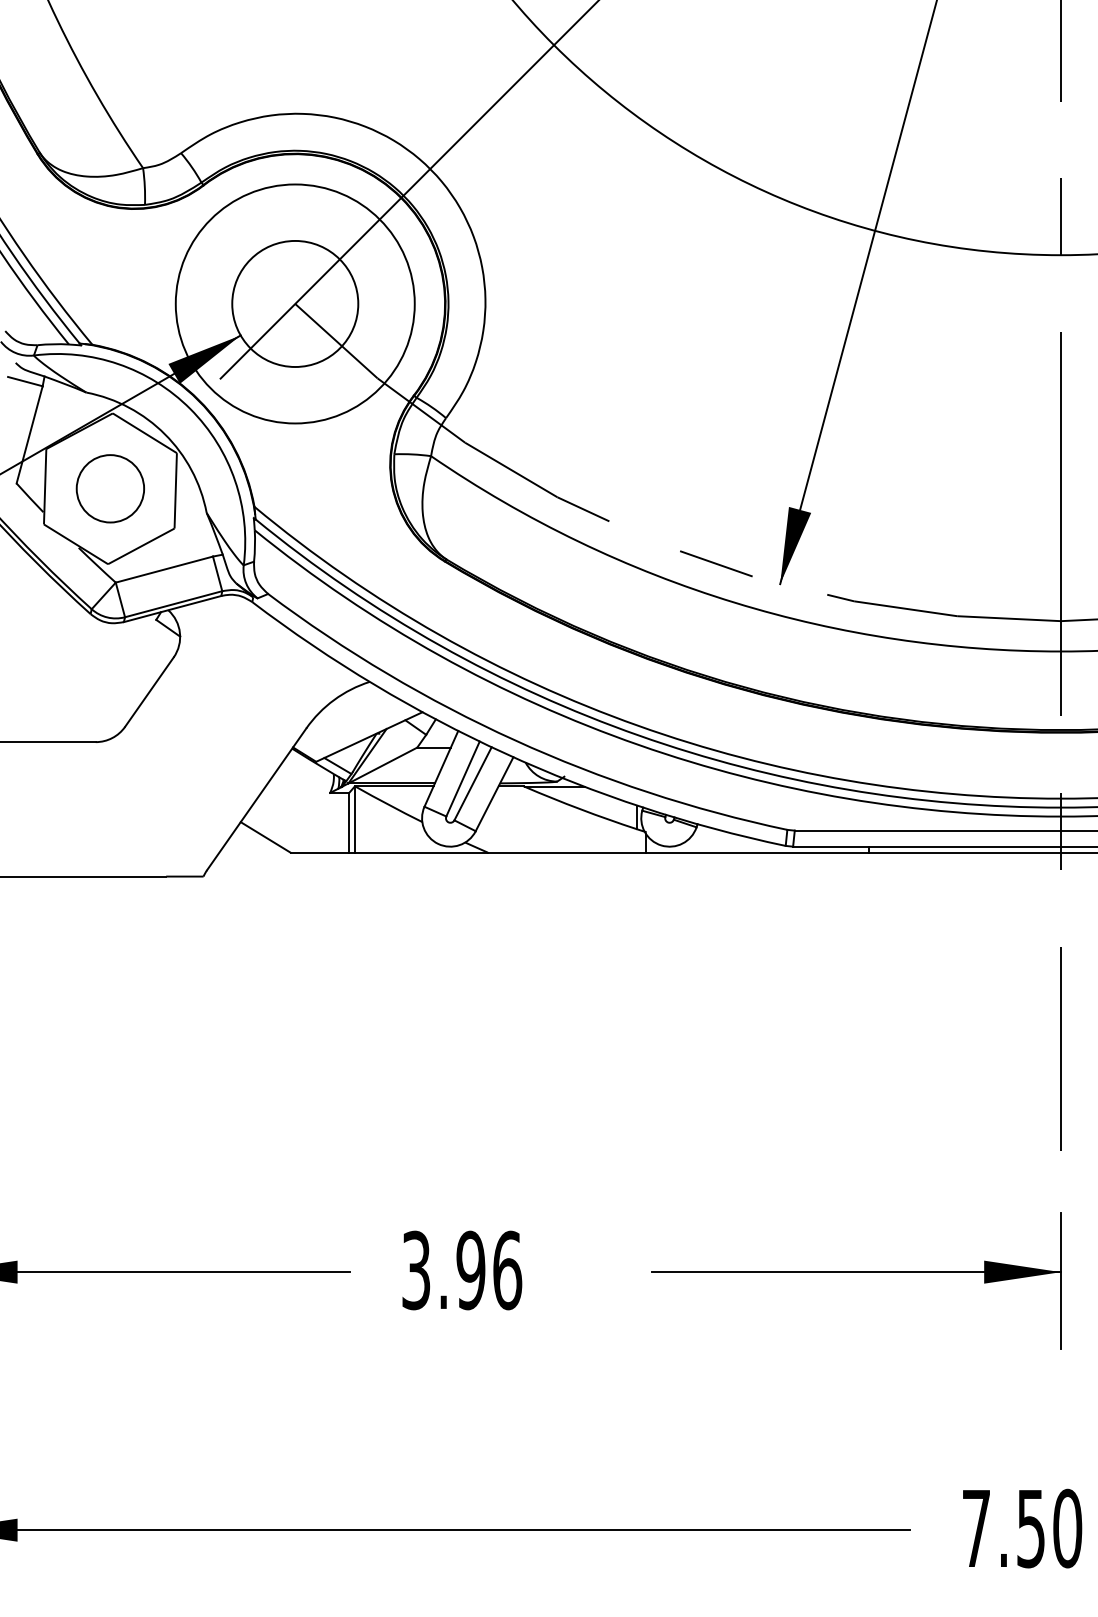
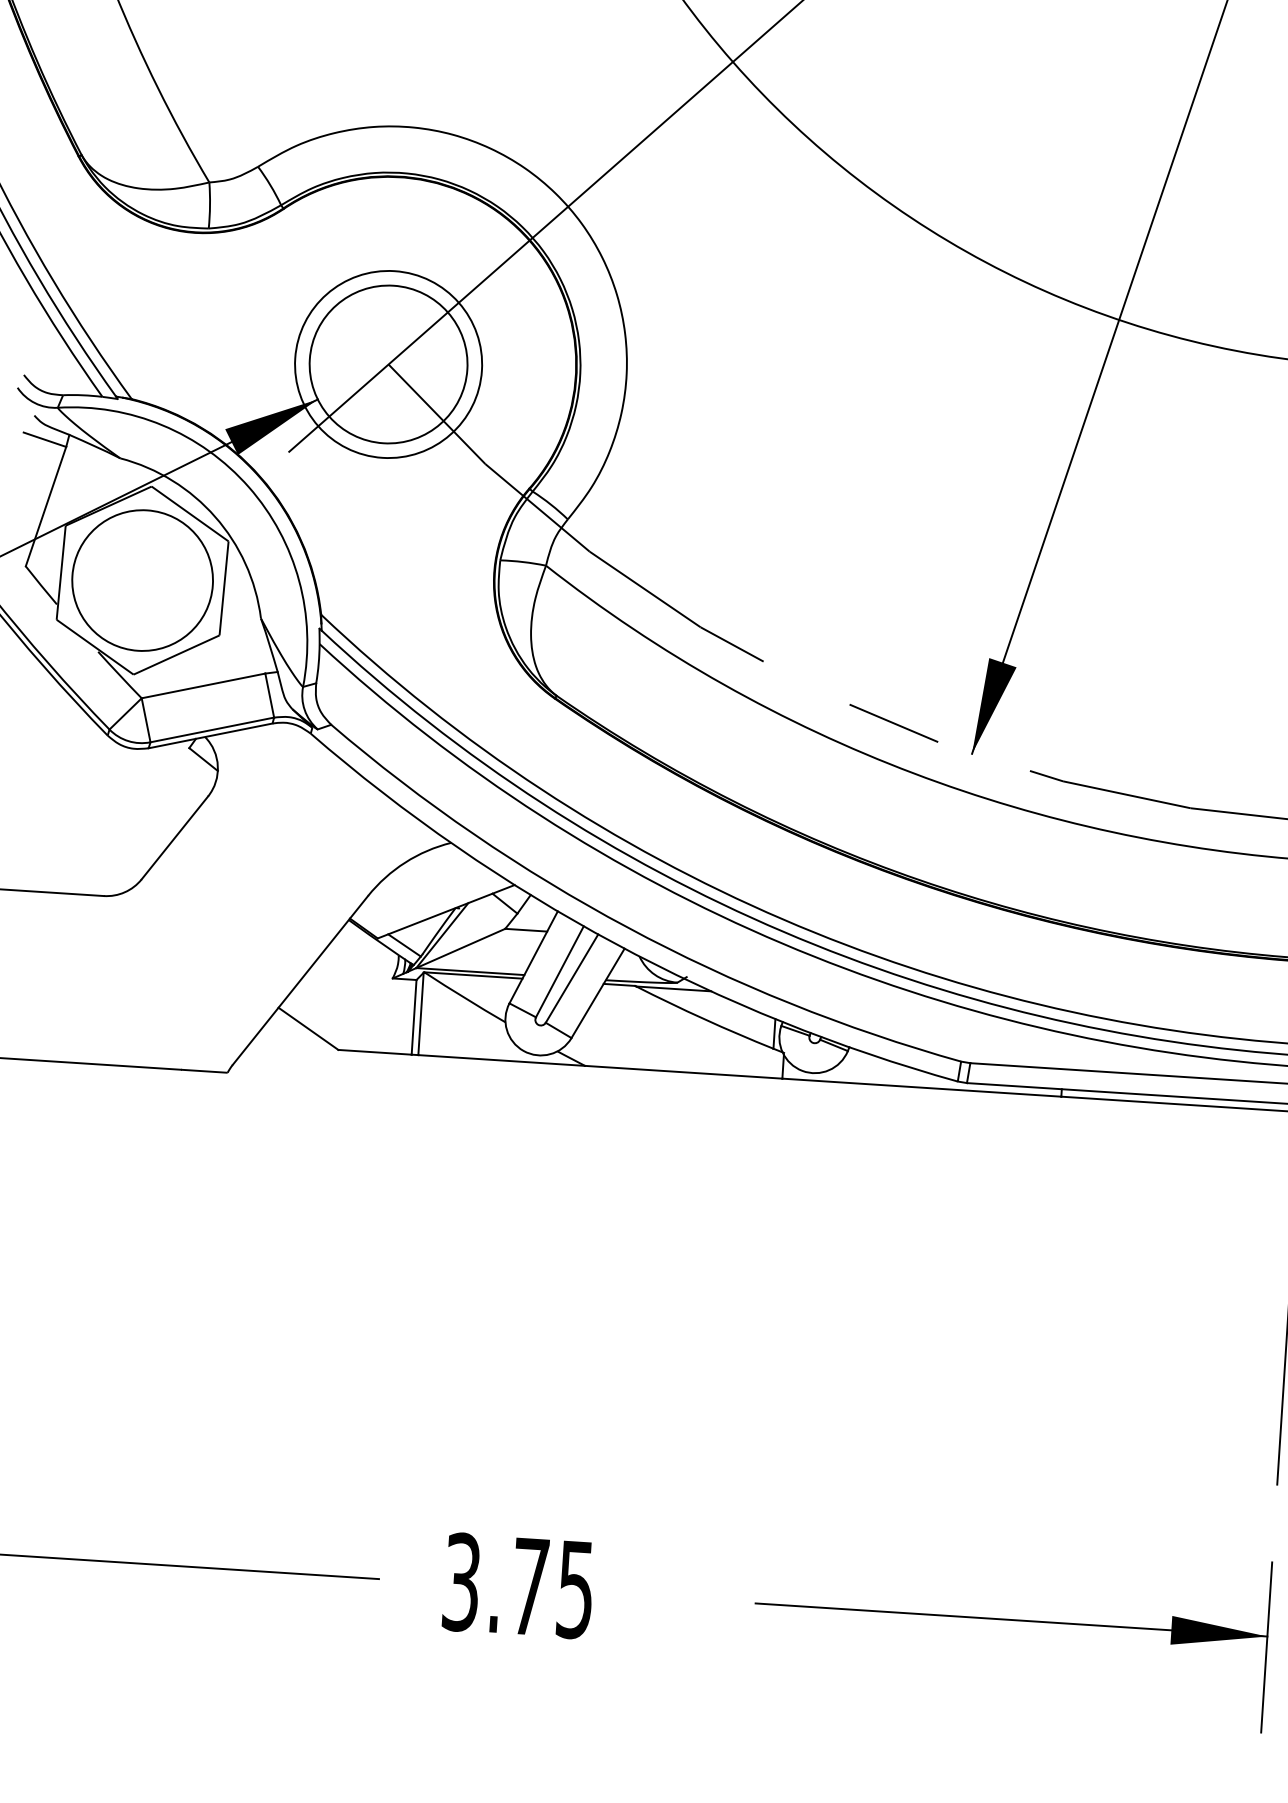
circle: (294, 303) -> (387, 363), size x0.62
circle: (110, 488) -> (142, 580), size x1.67
text: (489, 1270) -> (553, 1588), 3.96 -> 3.75

